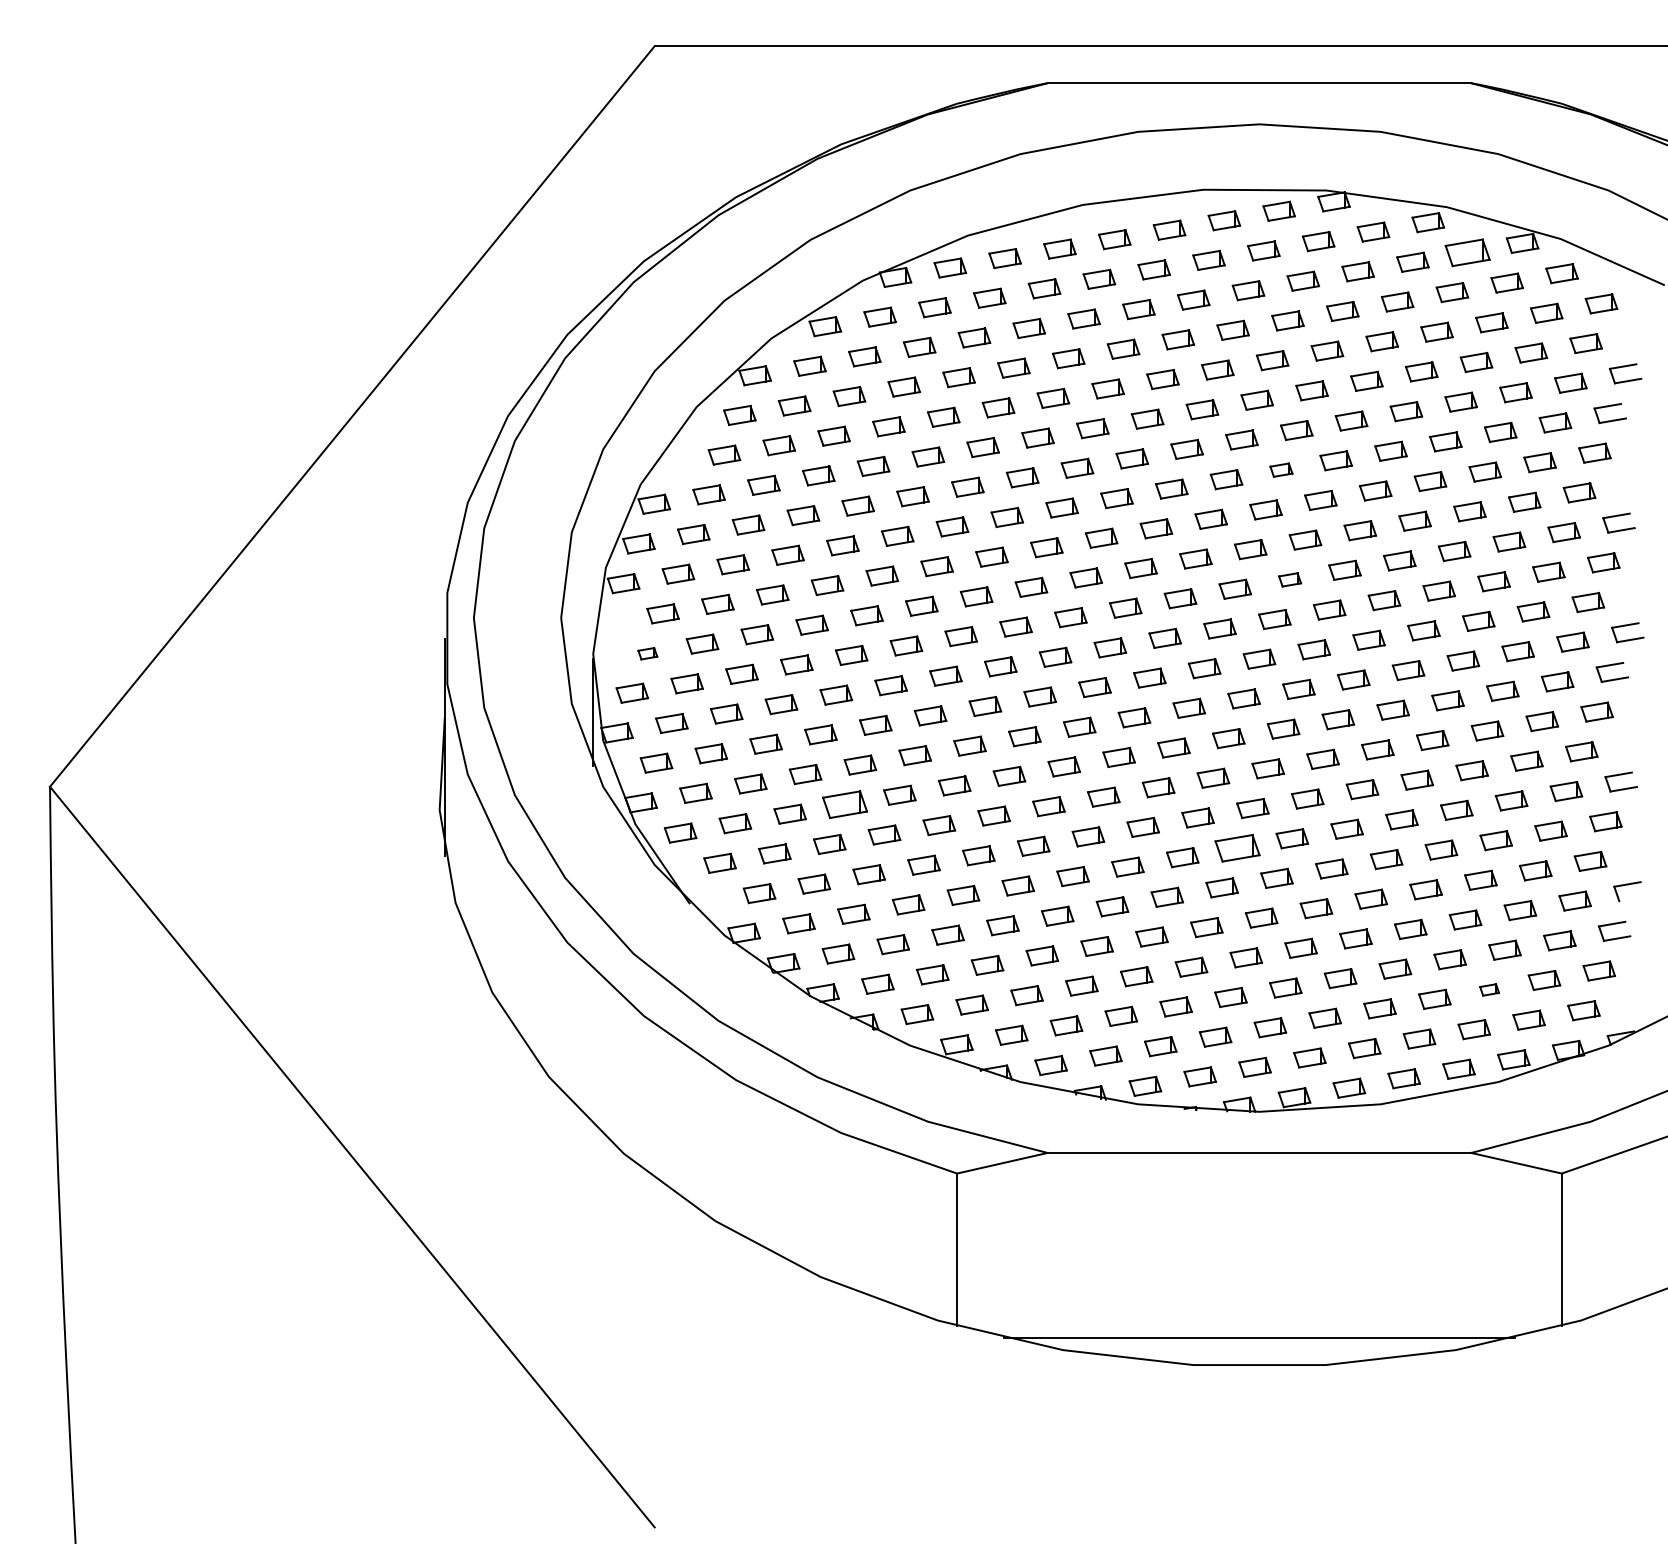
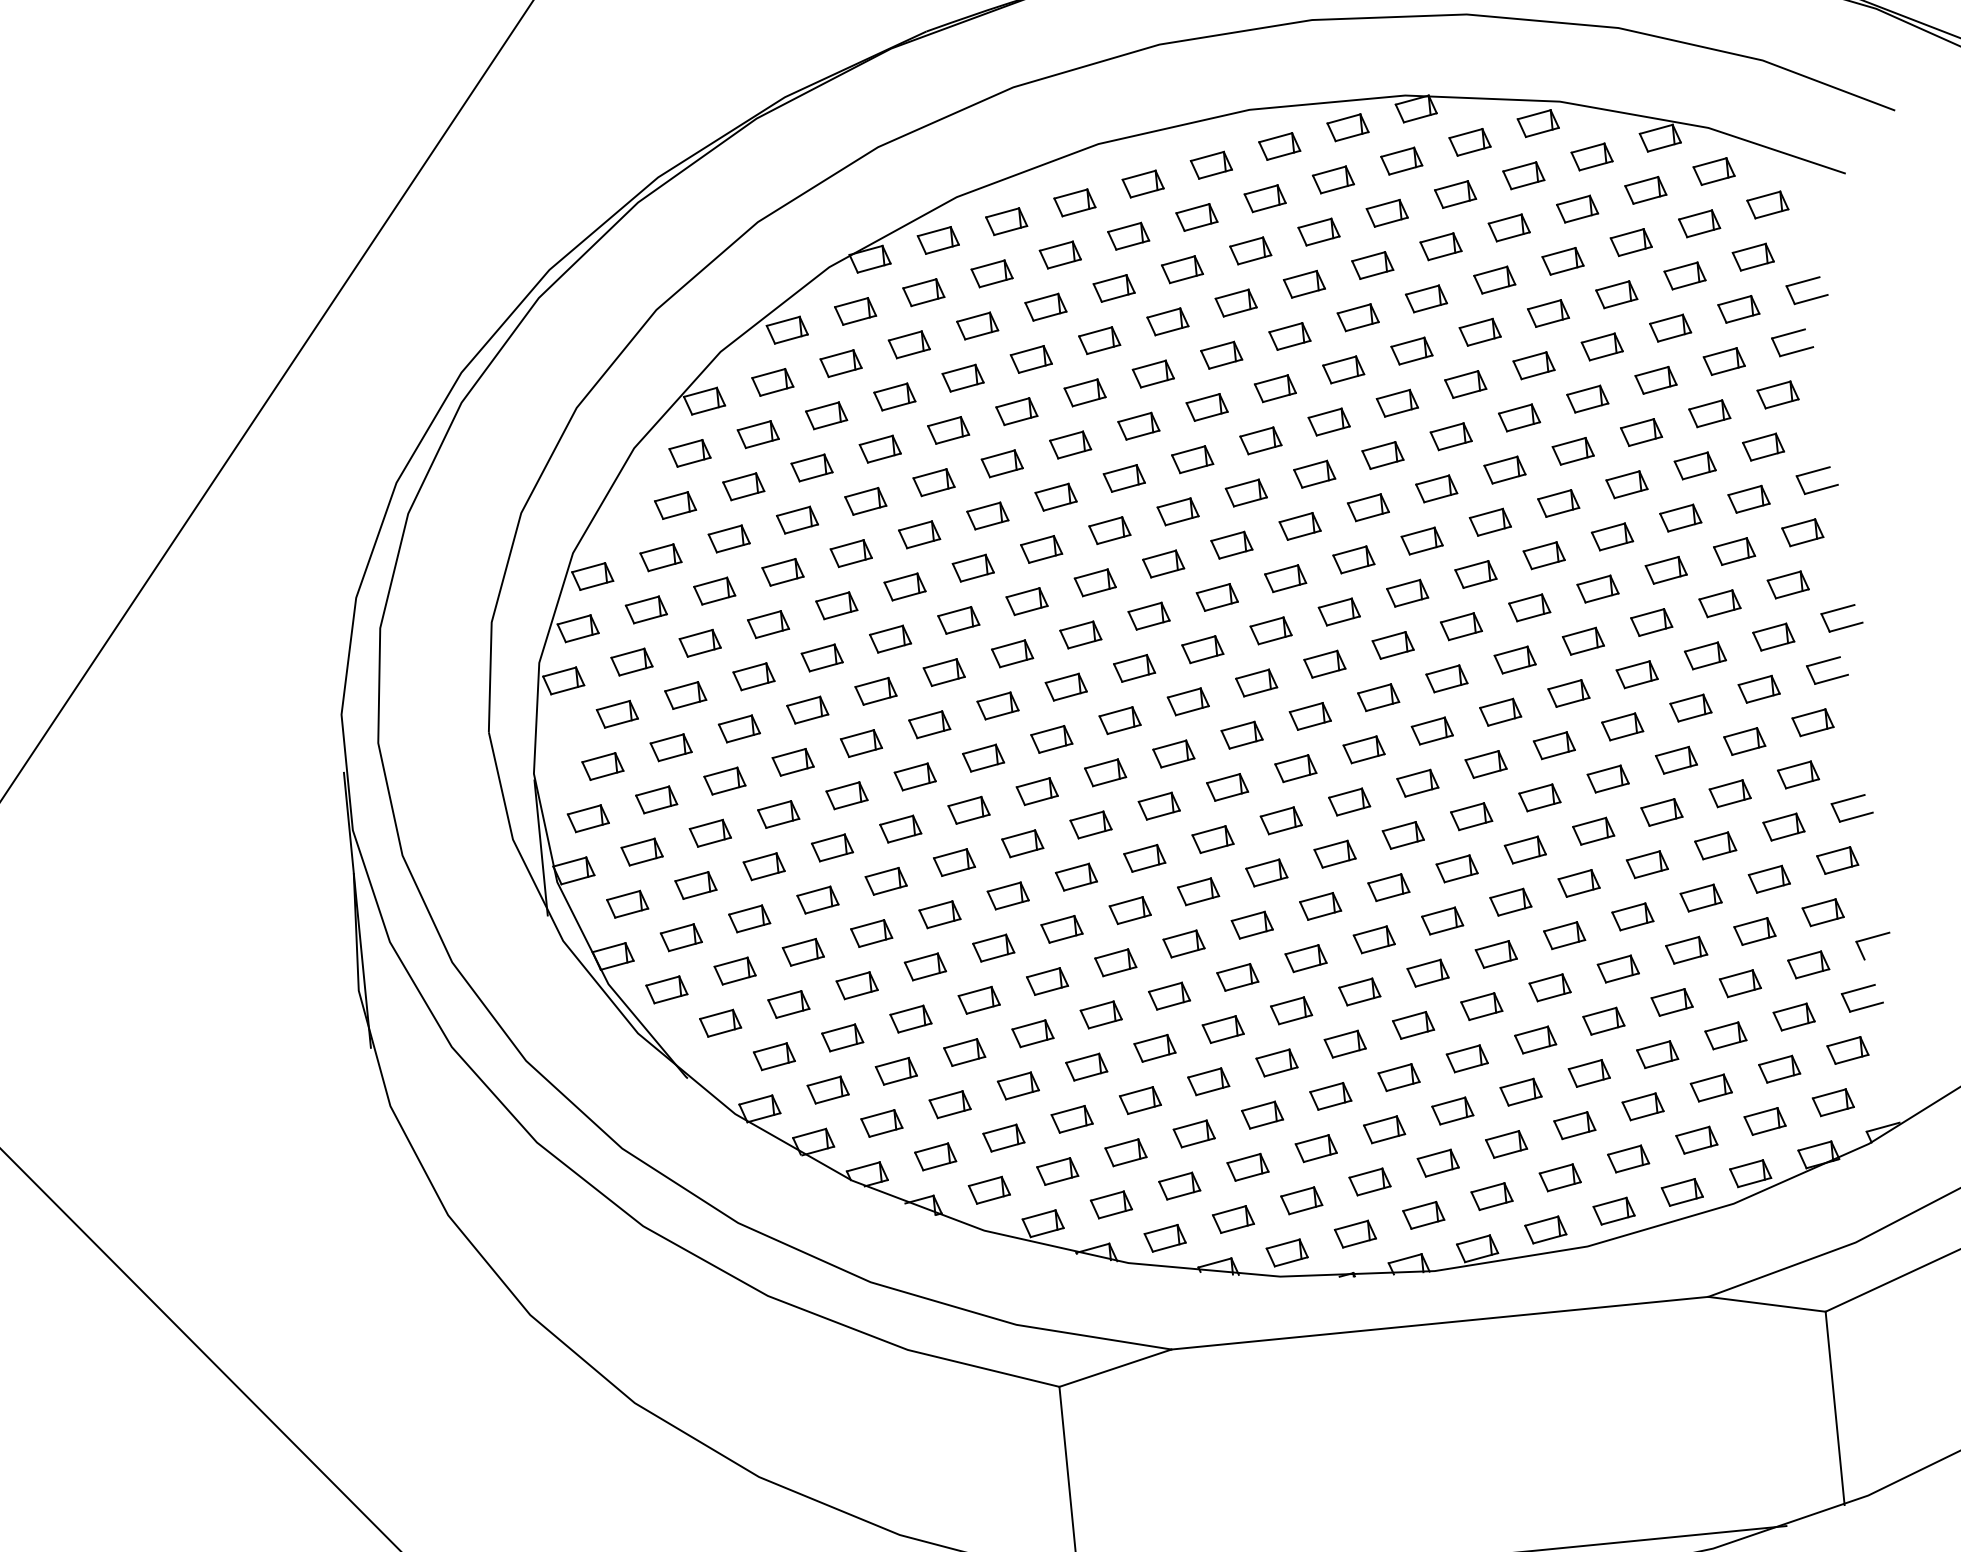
part: (1467, 252) -> (1591, 156), size x0.71
part: (1281, 469) -> (1382, 454), size x1.43
part: (1289, 579) -> (1406, 592), size x1.43
part: (647, 653) -> (602, 766), size x1.67
part: (844, 804) -> (870, 933), size x0.71
part: (1237, 847) -> (1374, 938), size x0.71
part: (1489, 989) -> (1711, 1087), size x1.67

